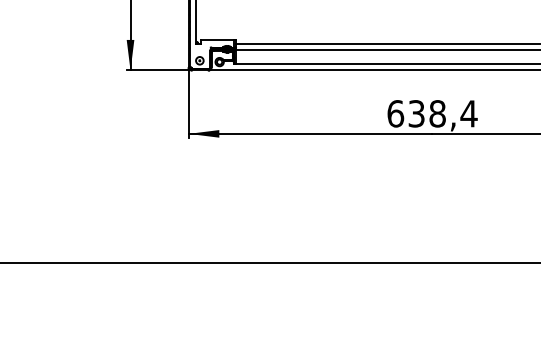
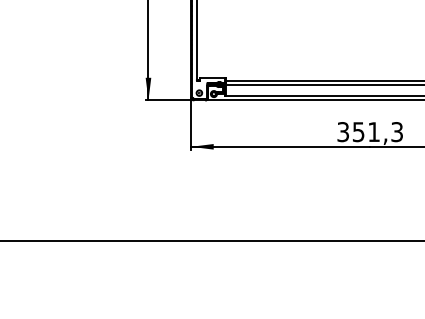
text: (432, 114) -> (370, 132), 638,4 -> 351,3

